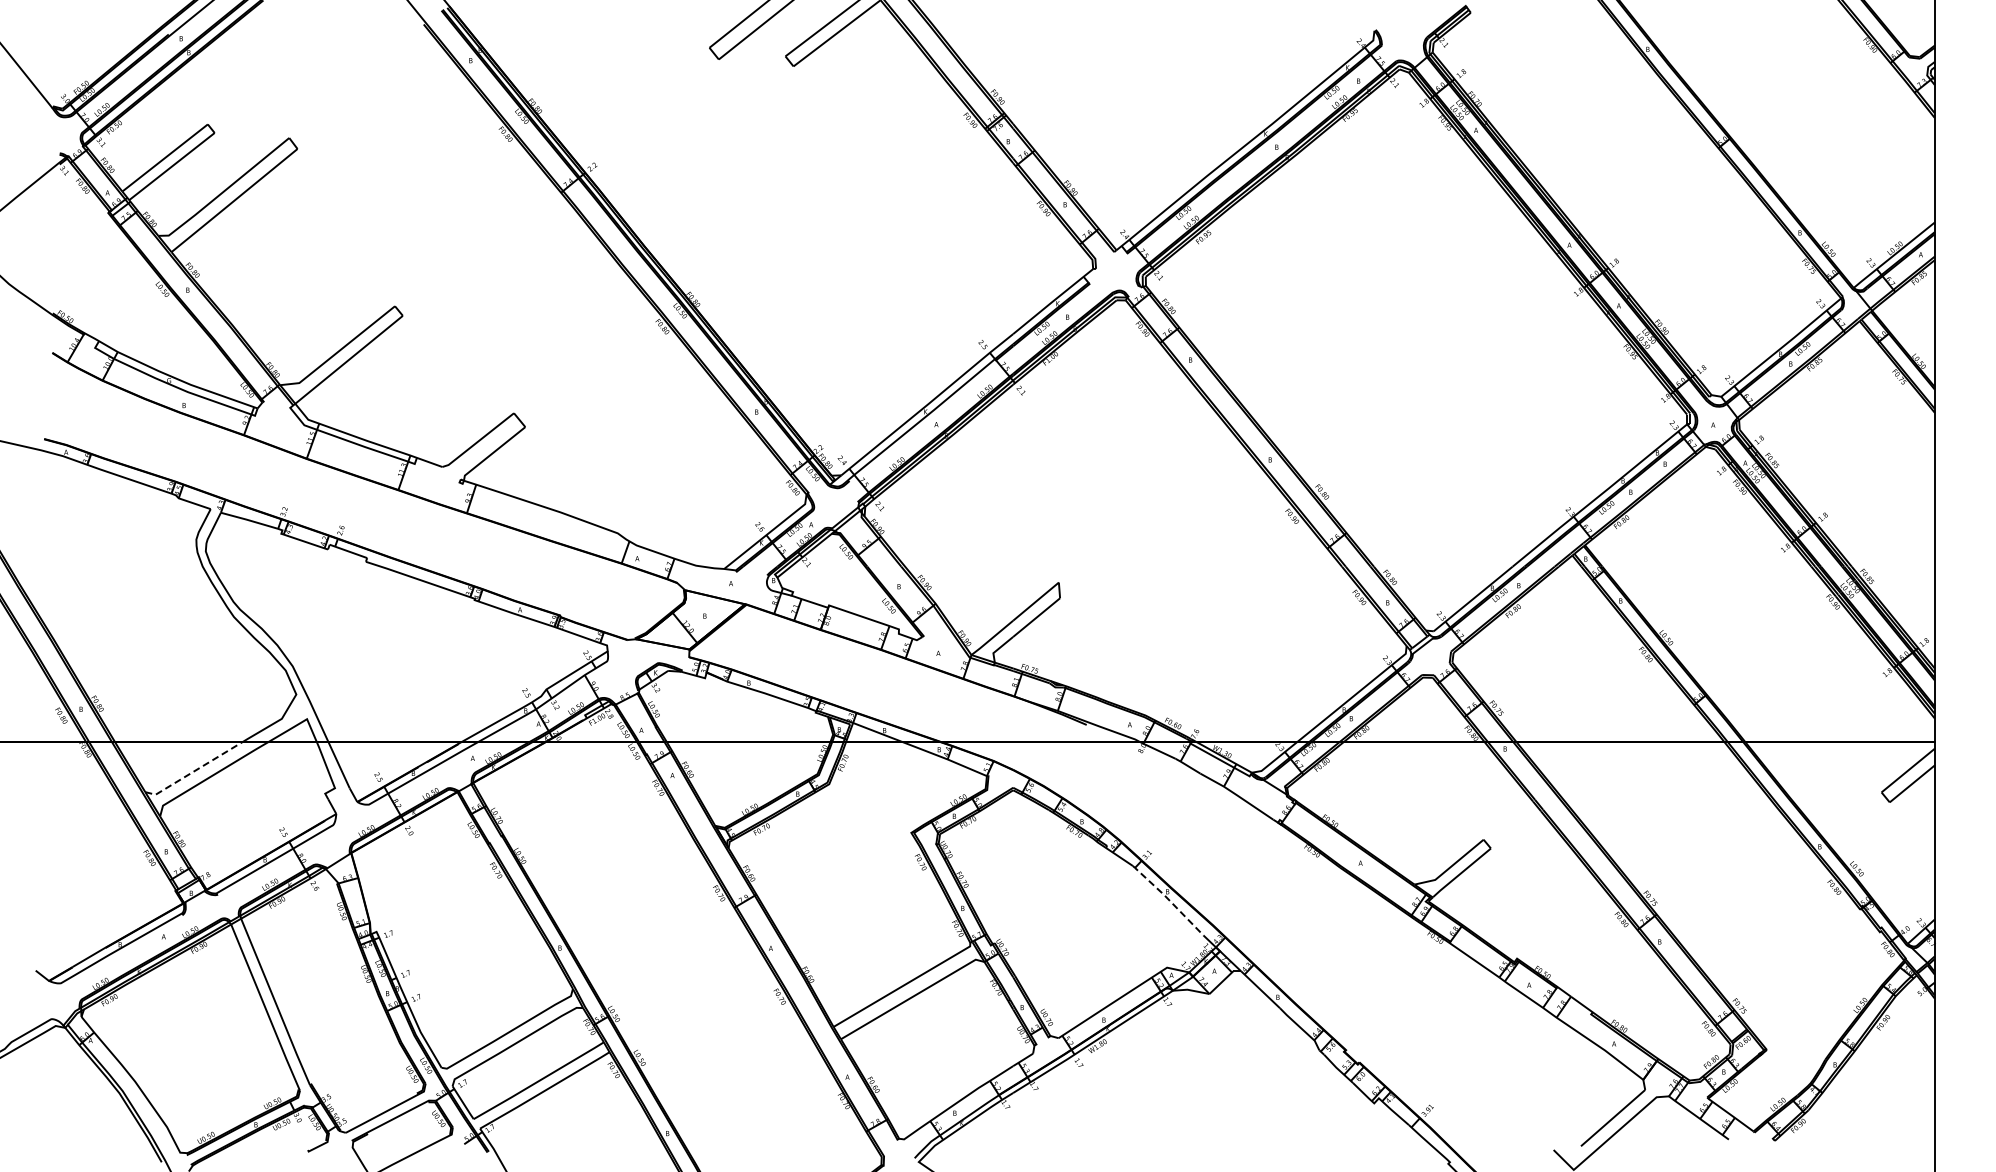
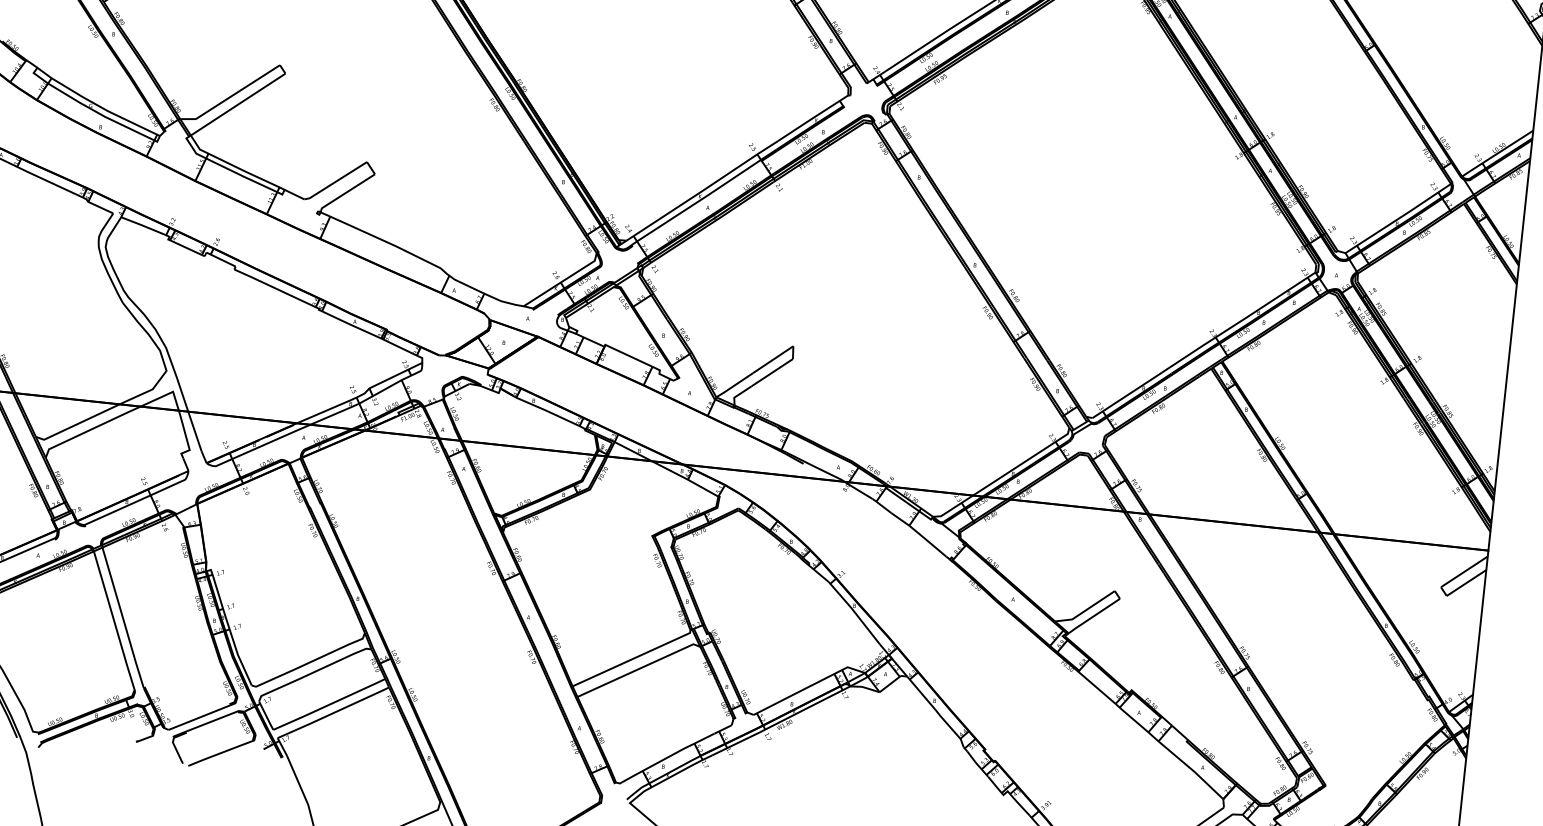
line: (194, 770) -> (77, 423), dashed -> solid
line: (1168, 899) -> (854, 612), dashed -> solid

